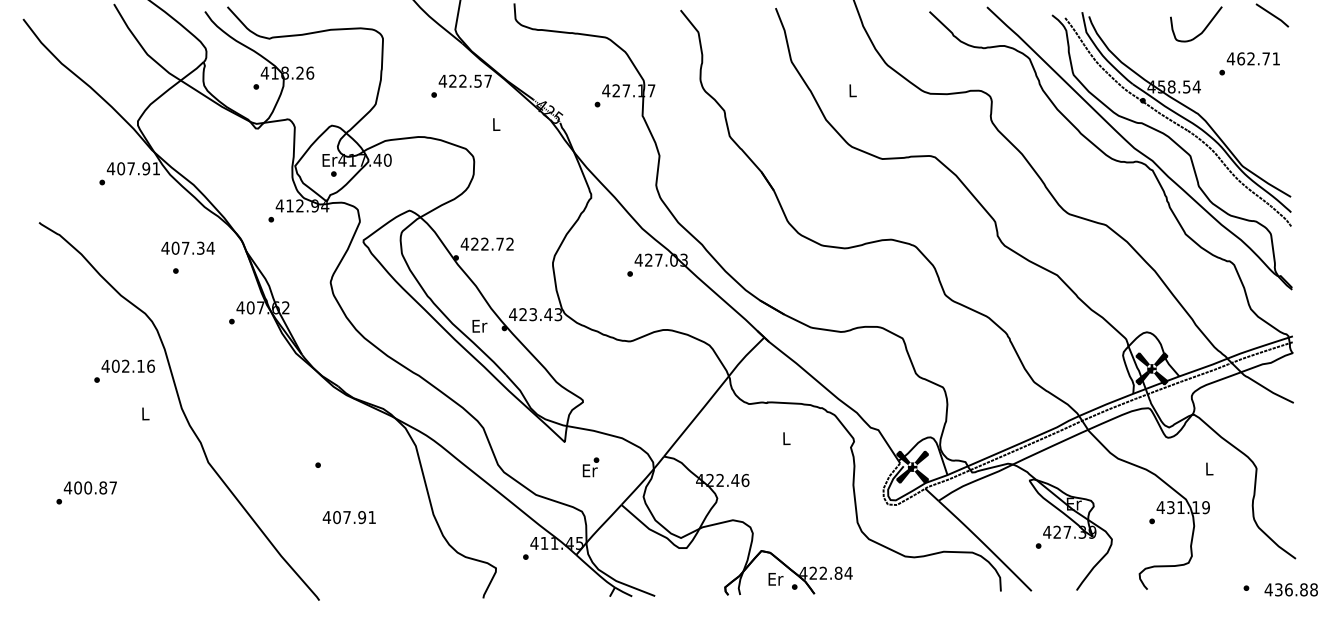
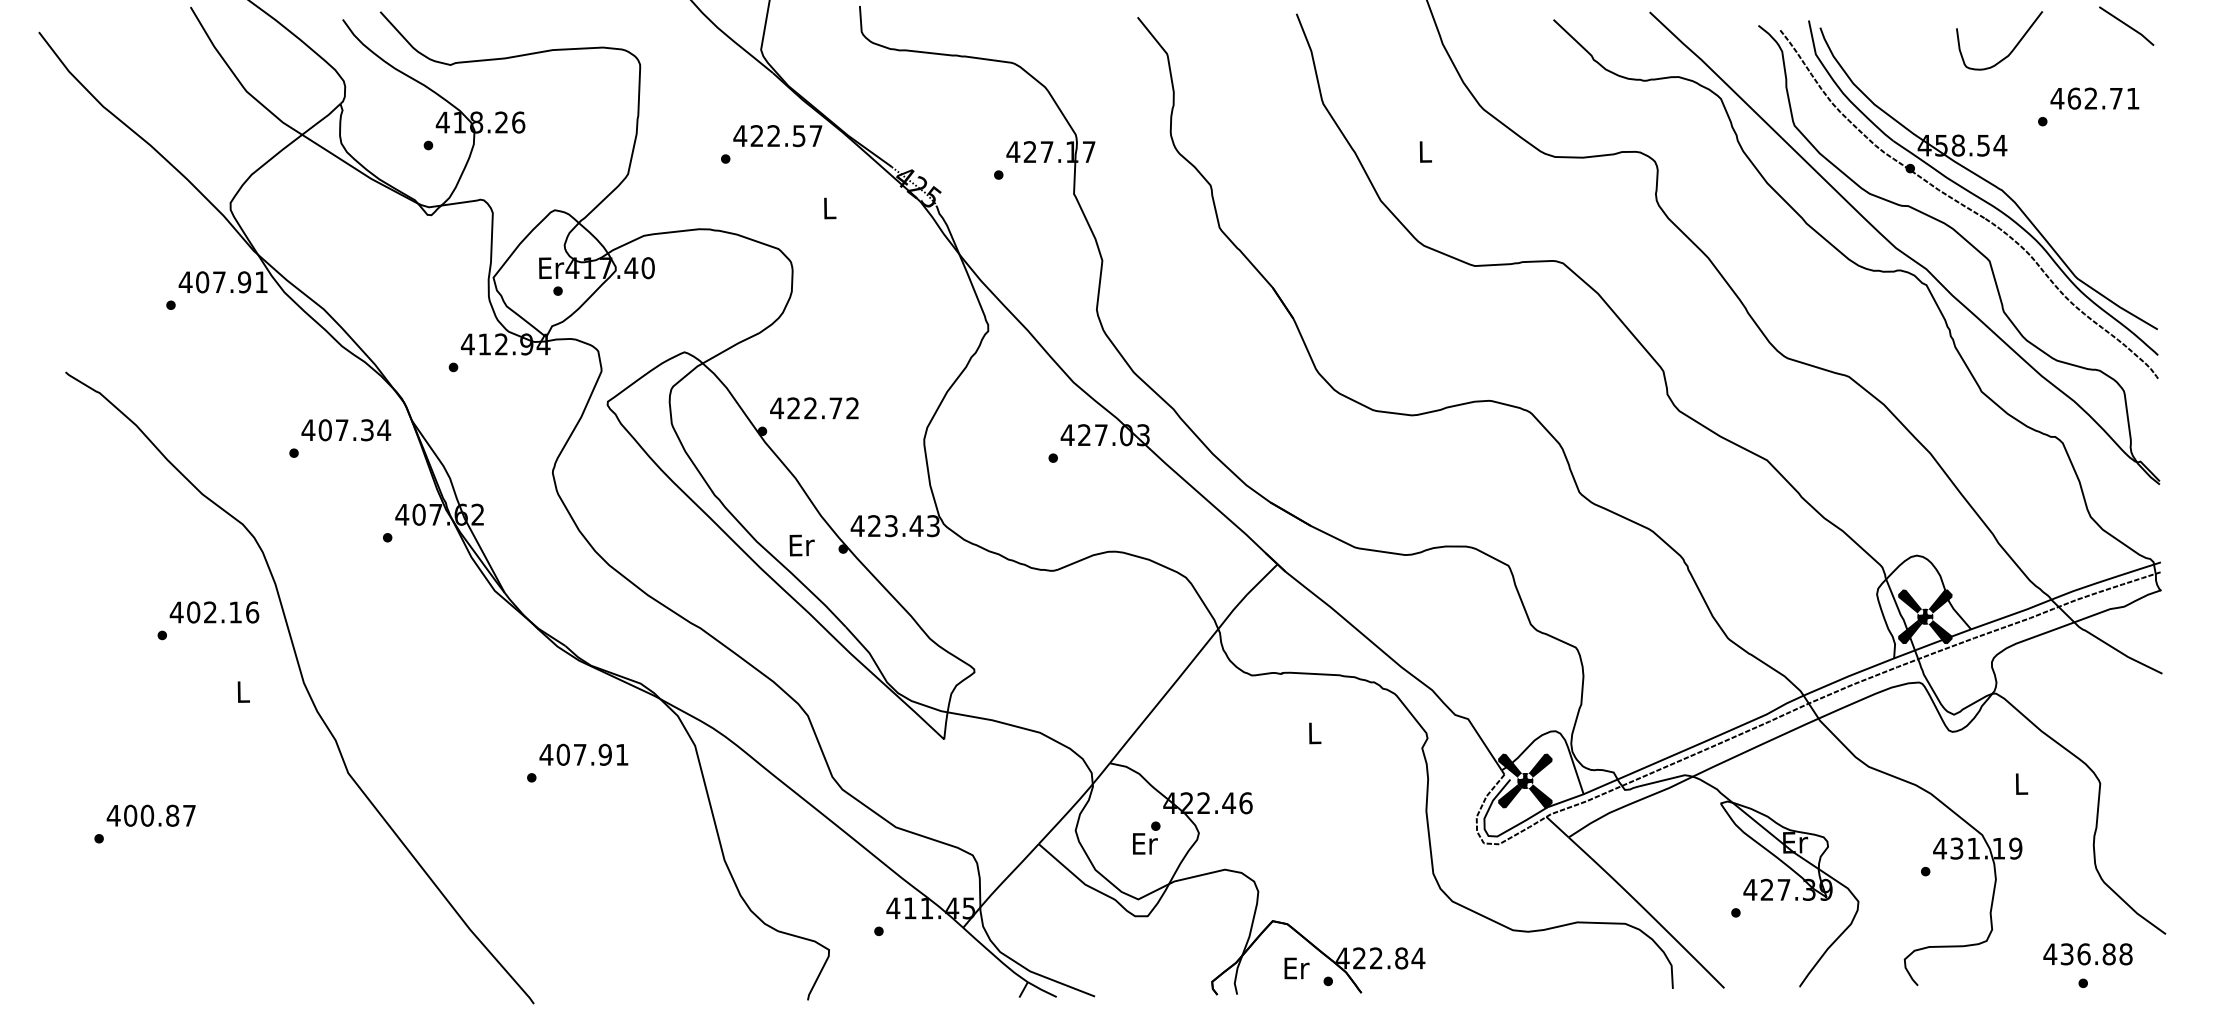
text: (187, 247) -> (345, 428), moved
text: (590, 467) -> (1145, 838), moved
text: (348, 517) -> (582, 754), moved
text: (1290, 589) -> (2086, 953), moved

